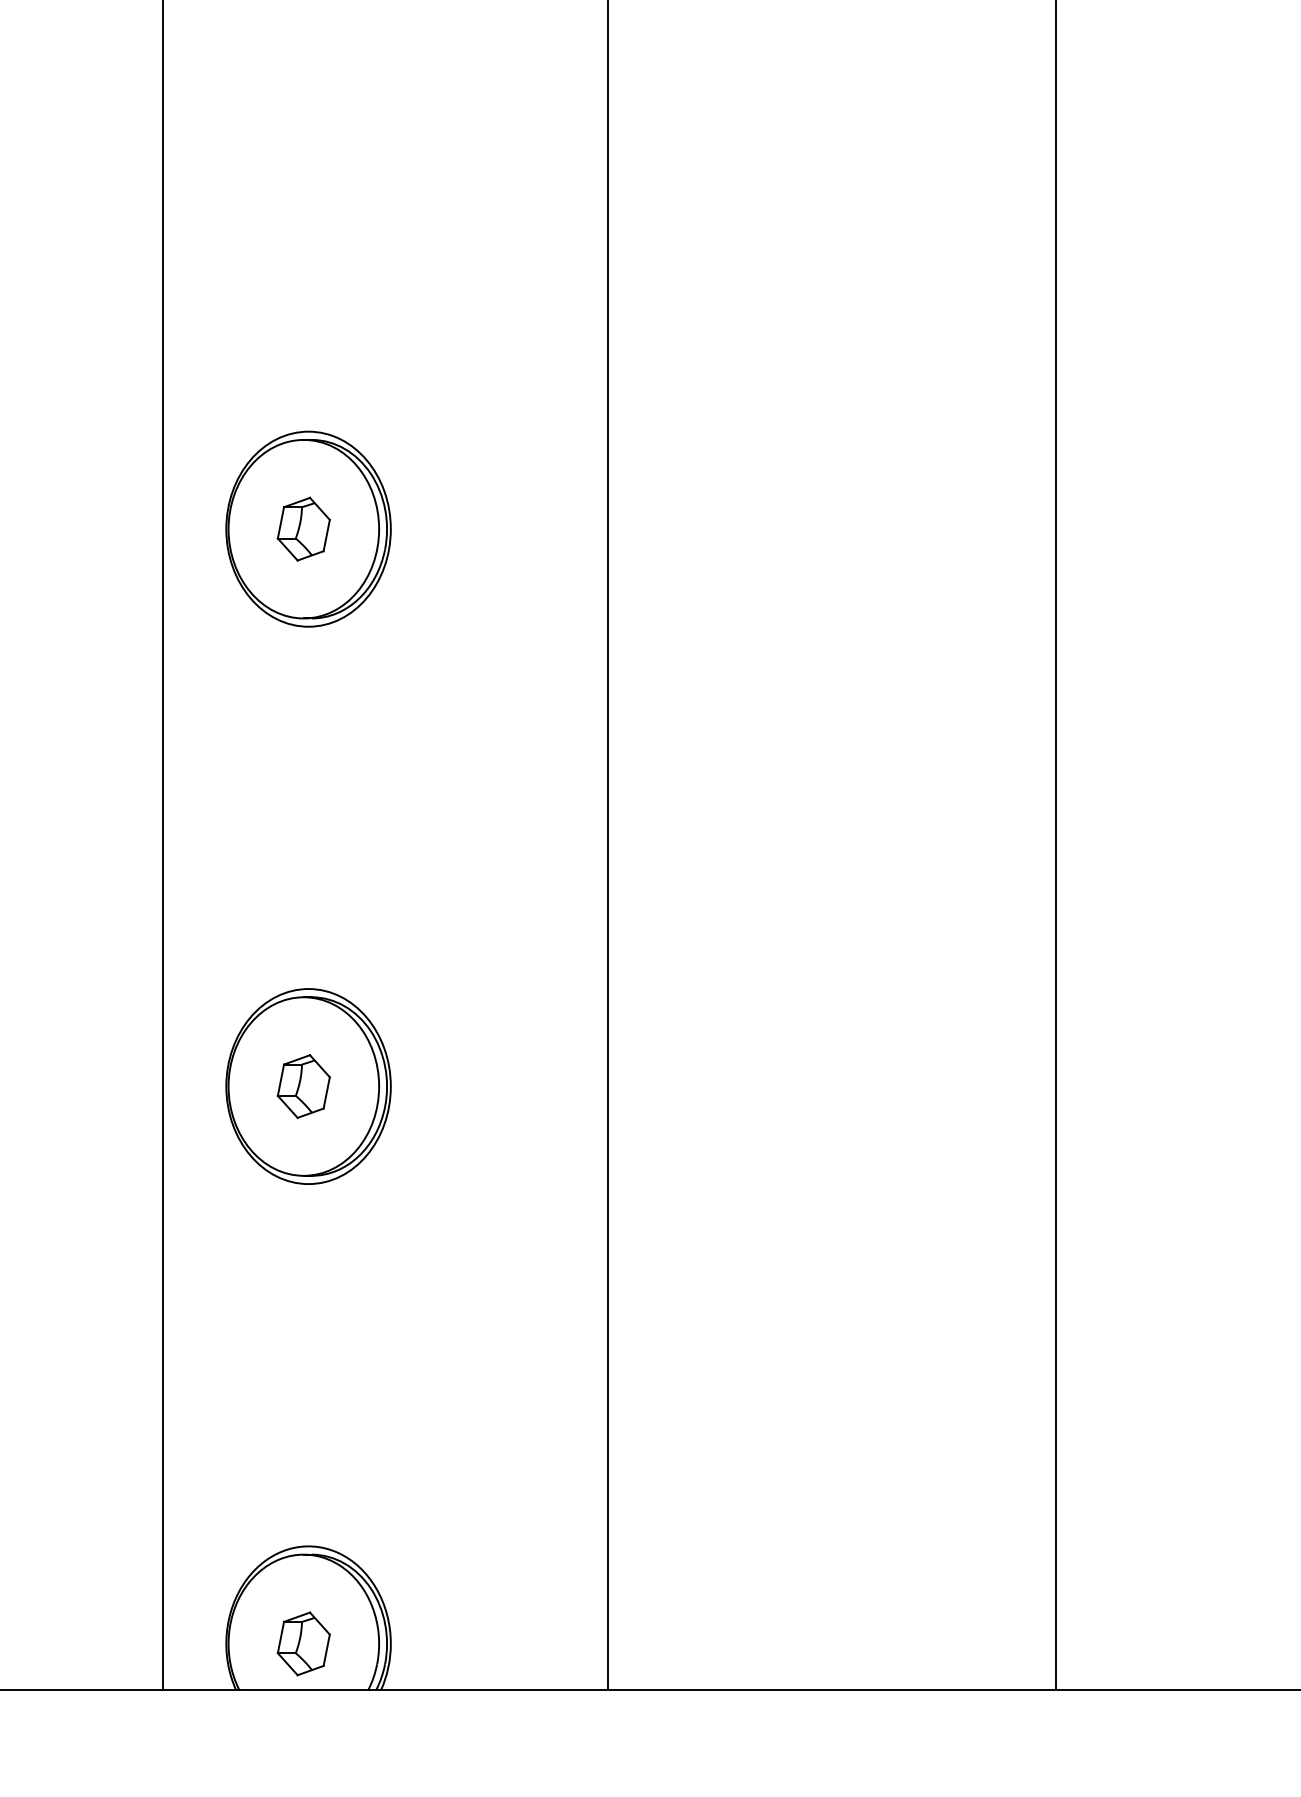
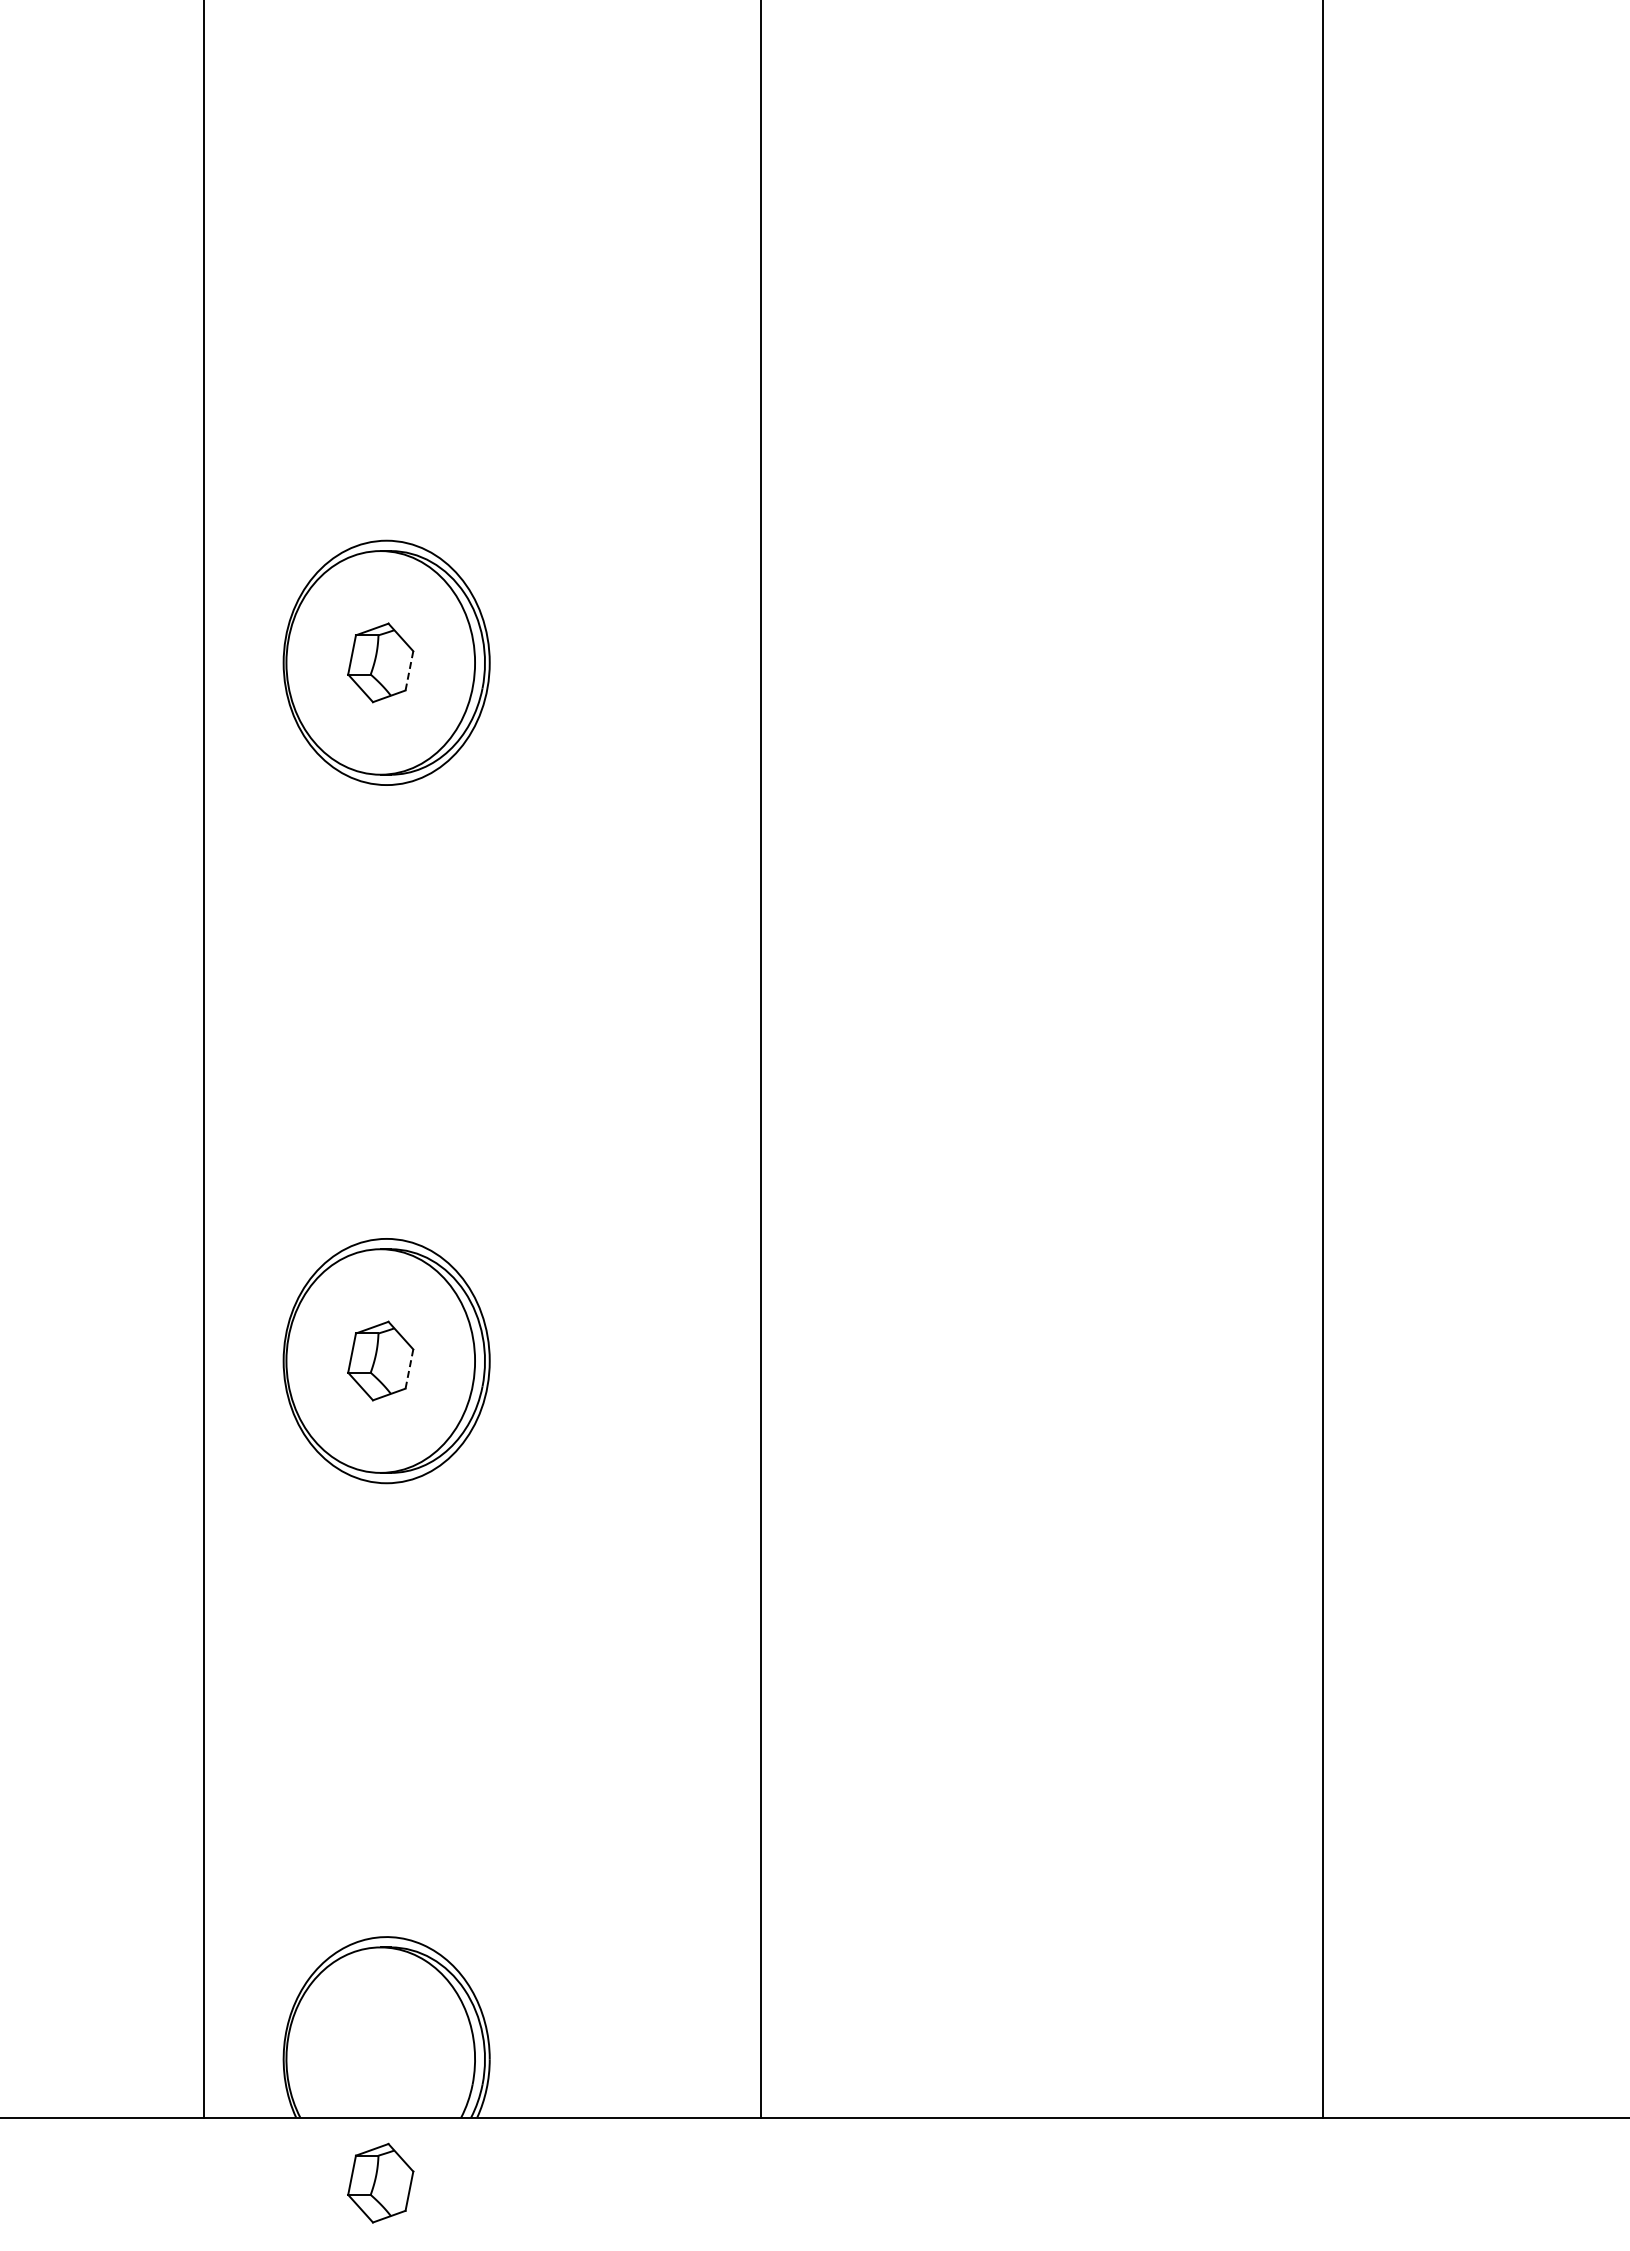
line: (326, 536) -> (409, 671), solid -> dashed
line: (326, 1093) -> (409, 1369), solid -> dashed
part: (303, 1643) -> (380, 2182), moved

